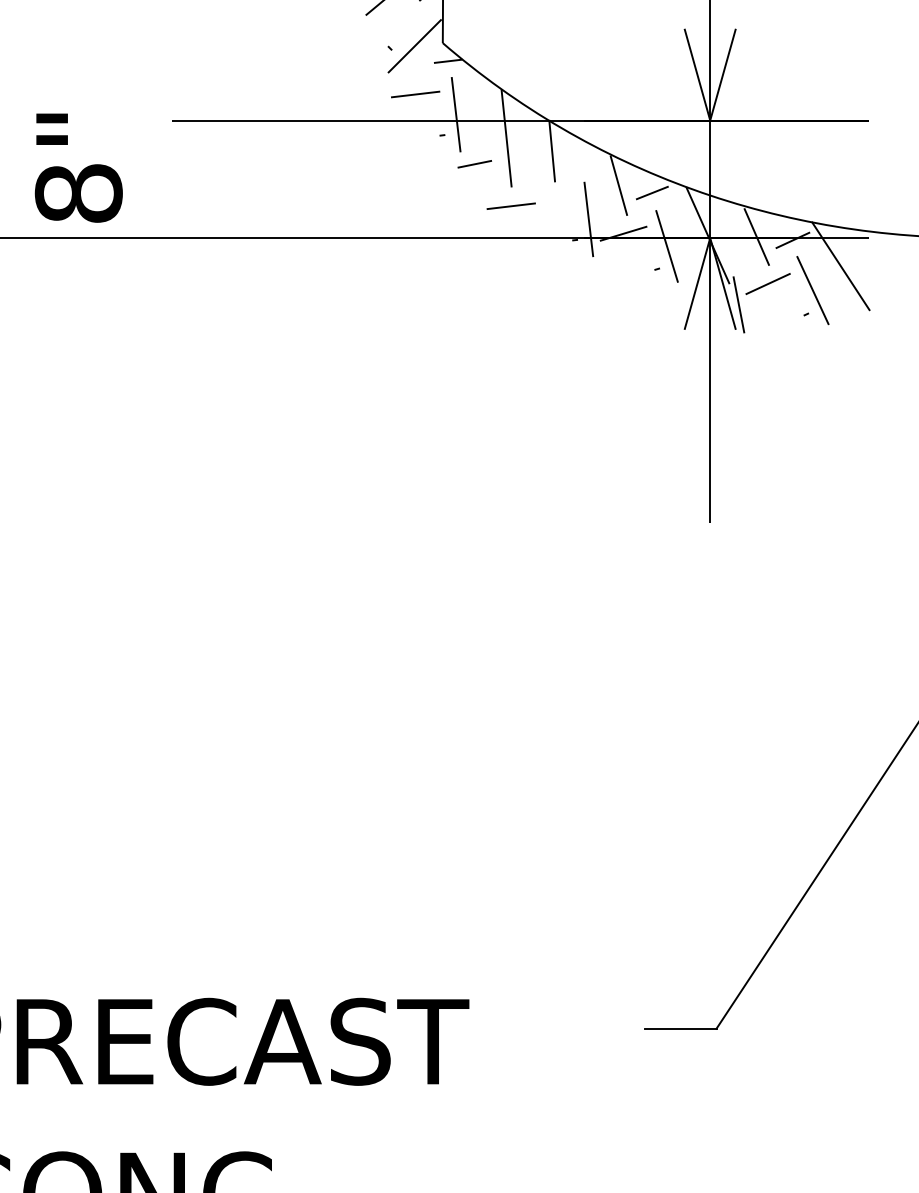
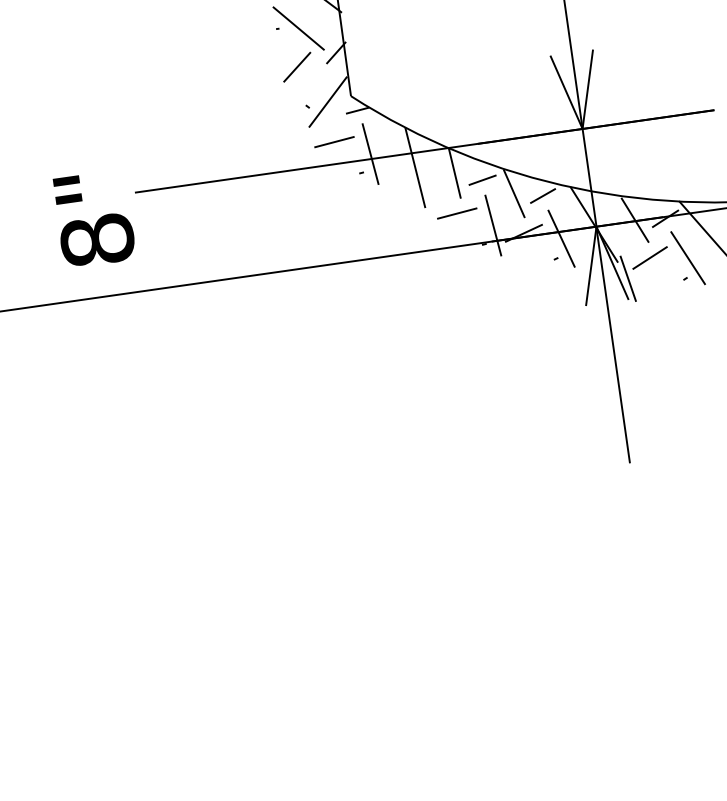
line: (474, 164) -> (482, 180), moved
text: (78, 167) -> (94, 218), moved
line: (510, 205) -> (456, 213), moved

